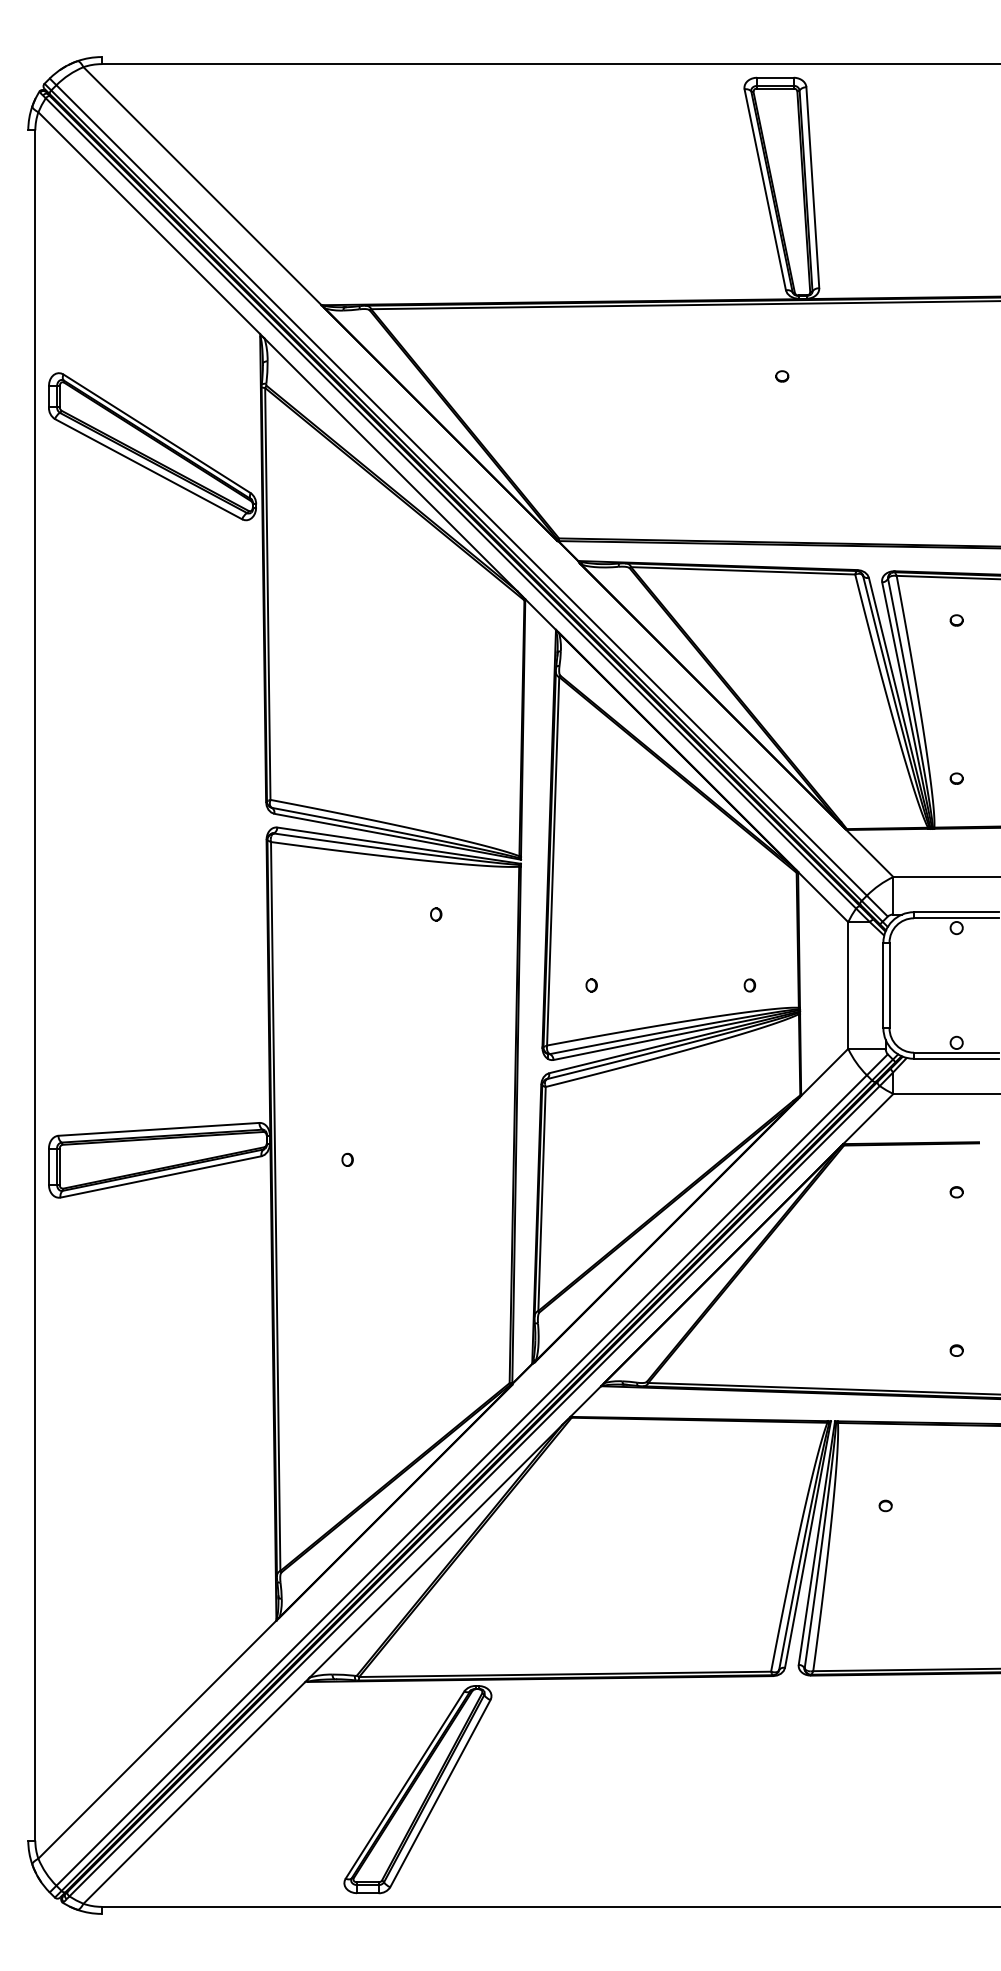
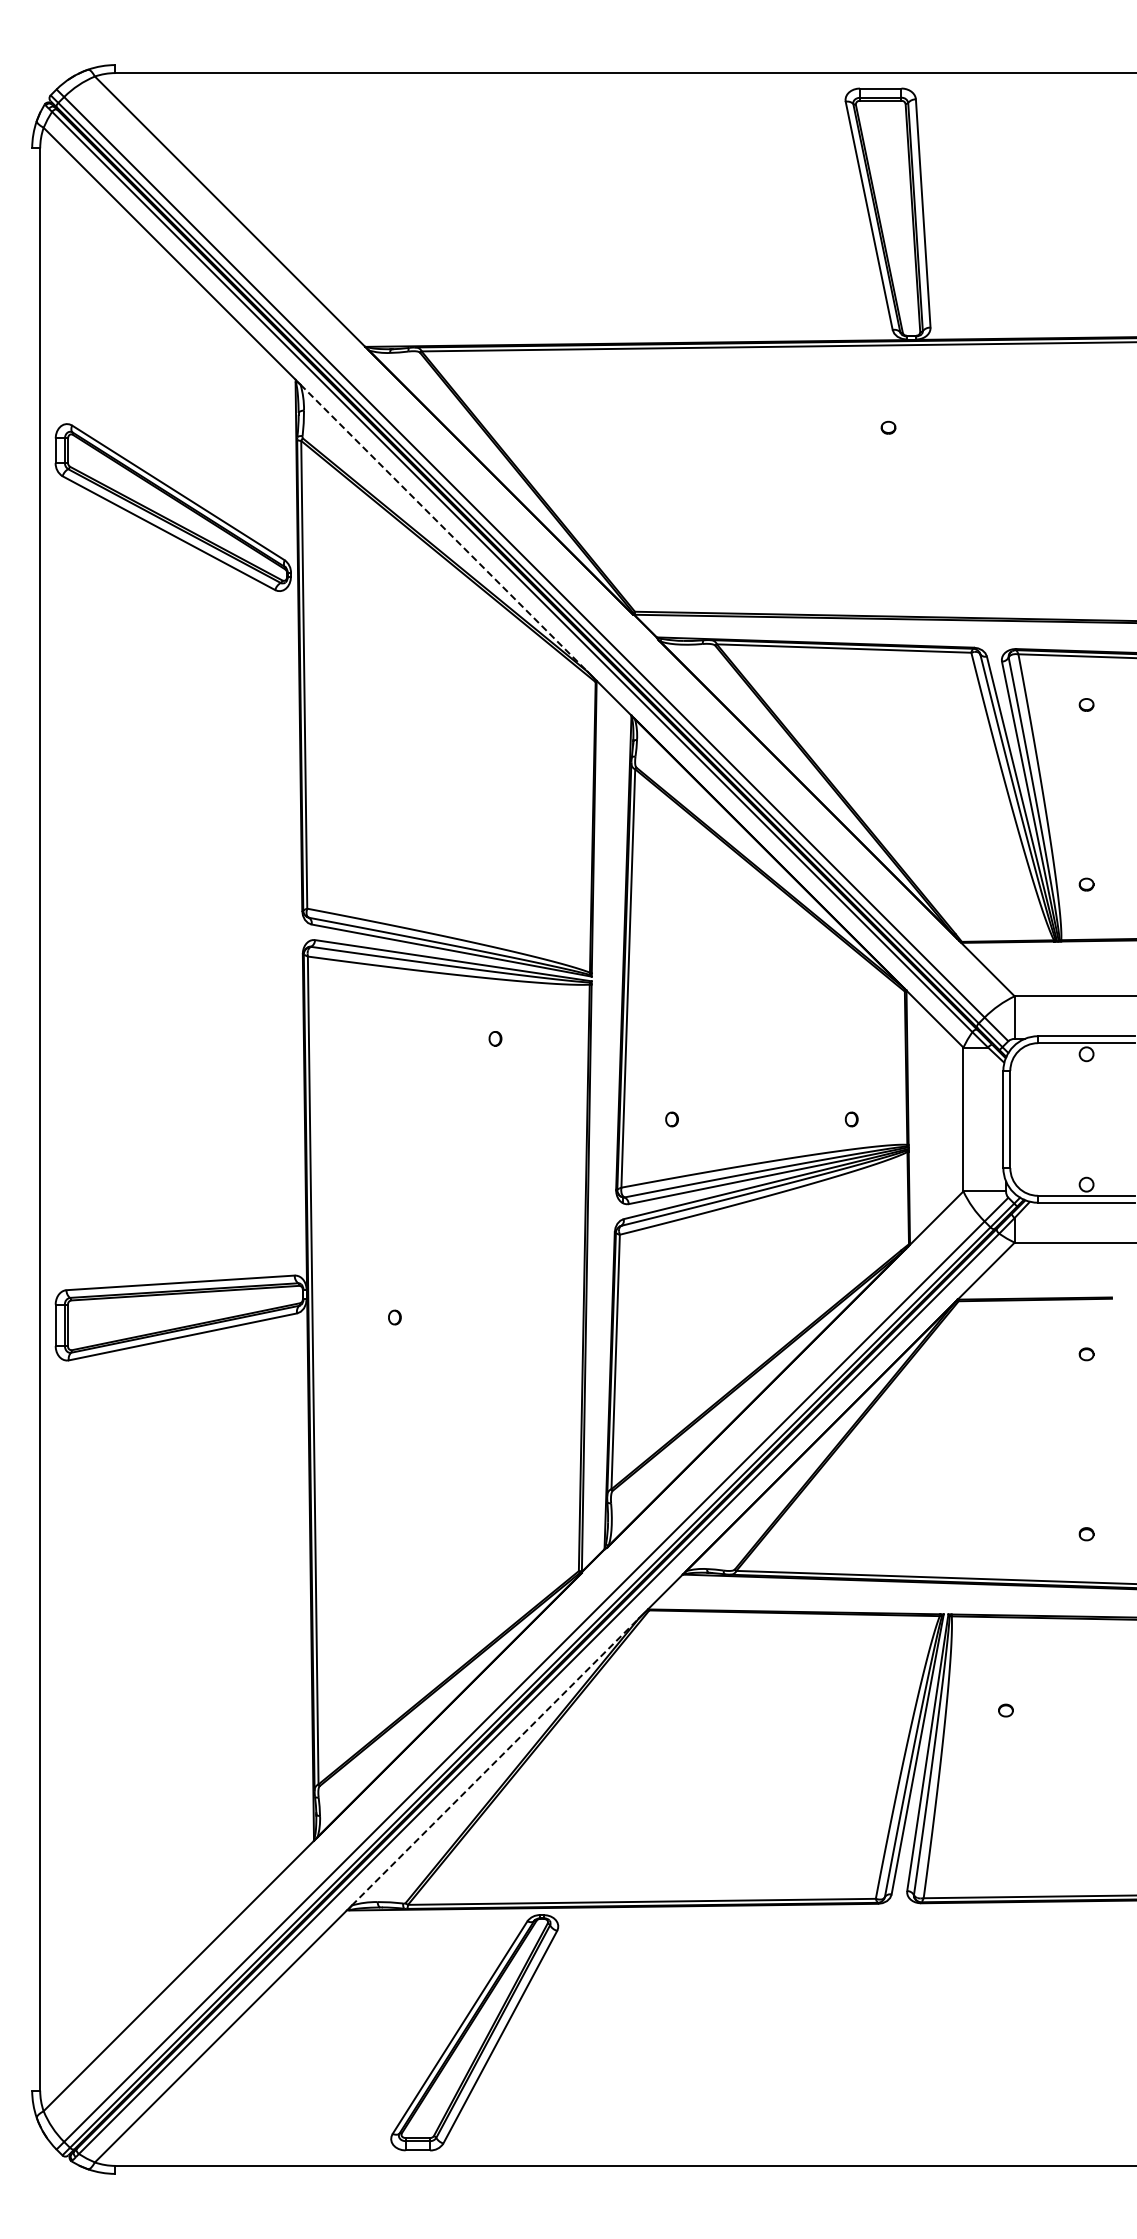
line: (391, 465) -> (444, 528), solid -> dashed
line: (436, 1551) -> (495, 1762), solid -> dashed

